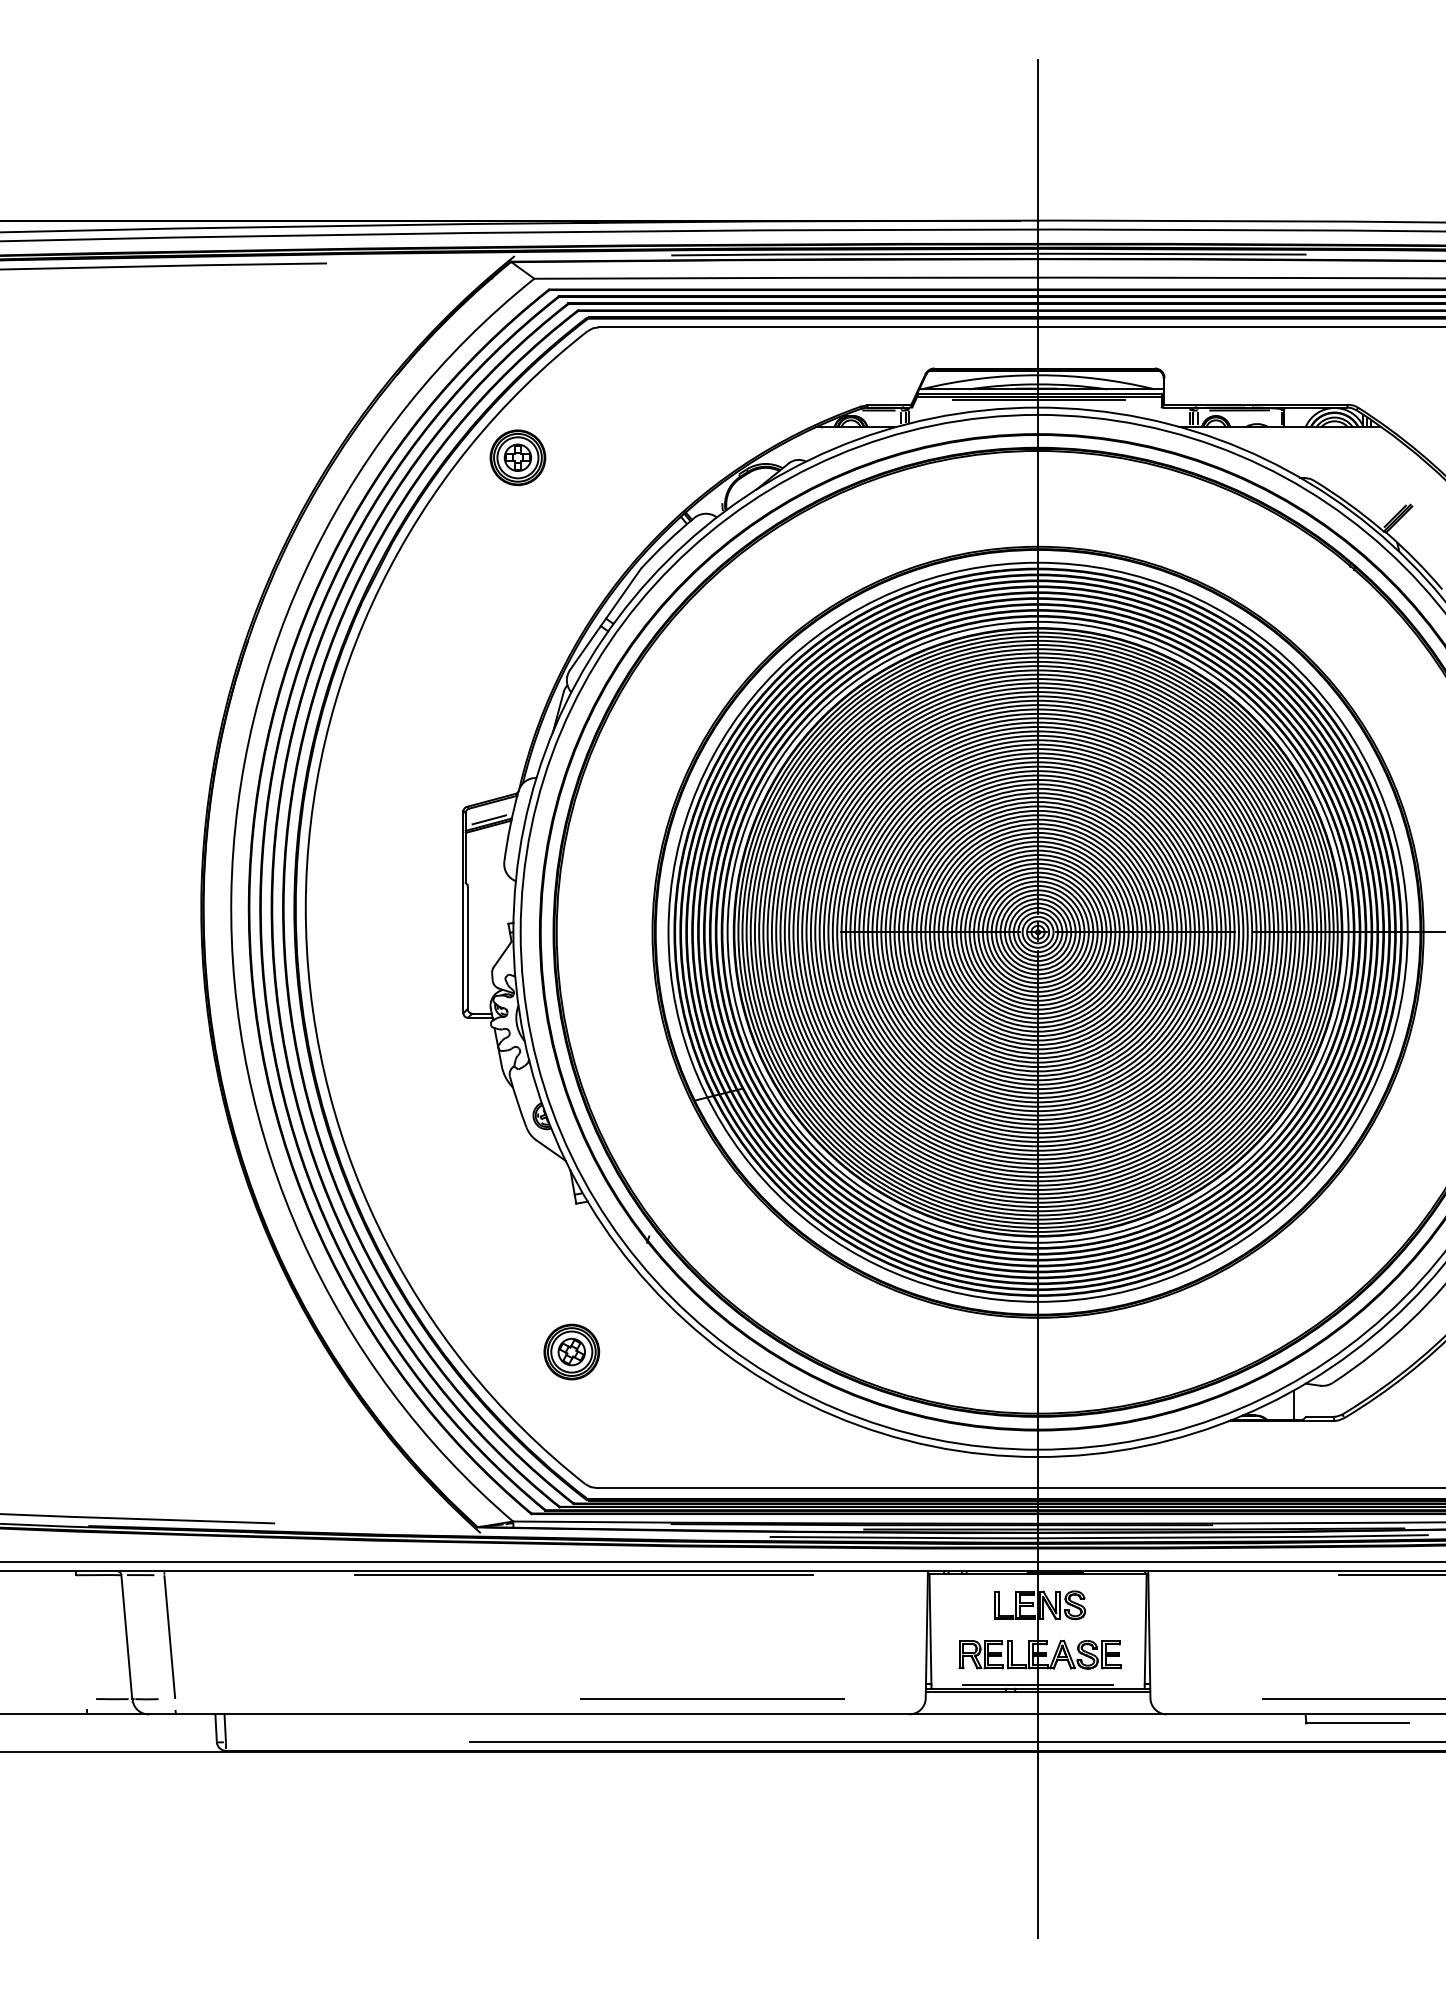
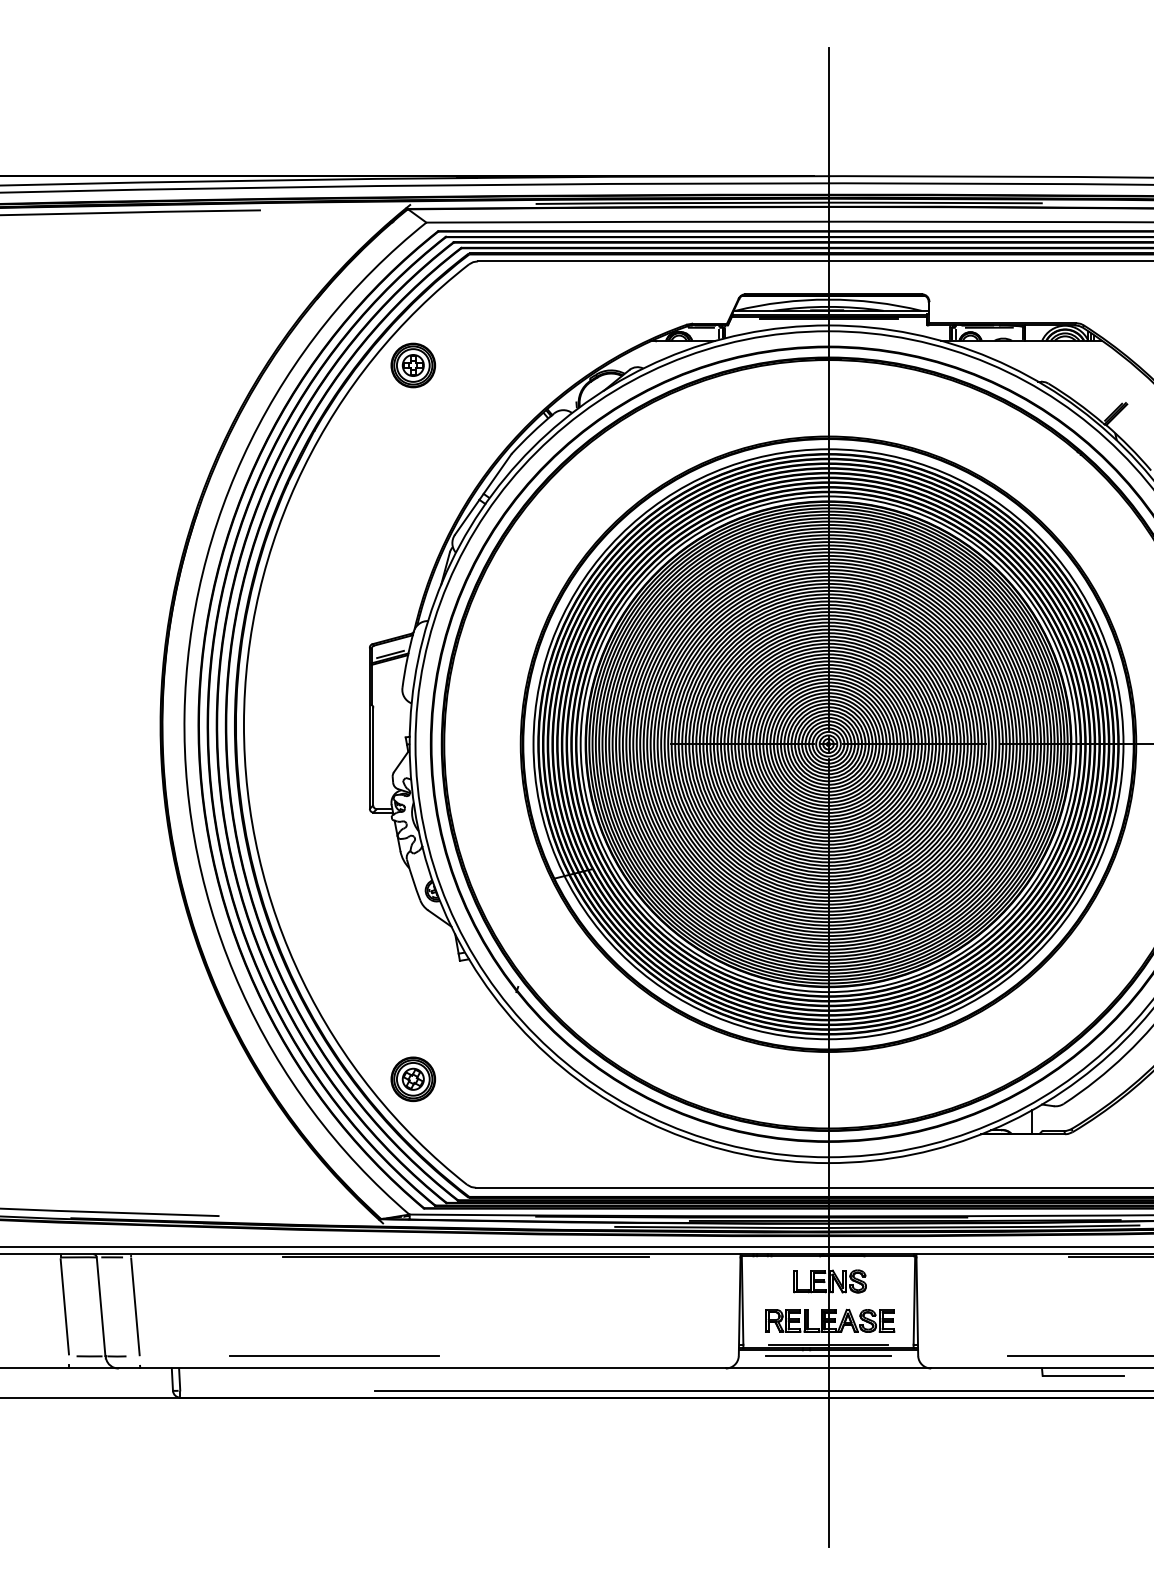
part: (572, 1352) -> (413, 1079), moved
line: (80, 1636) -> (64, 1306), added
line: (712, 1698) -> (334, 1355), moved
line: (1038, 1698) -> (828, 1355), added

